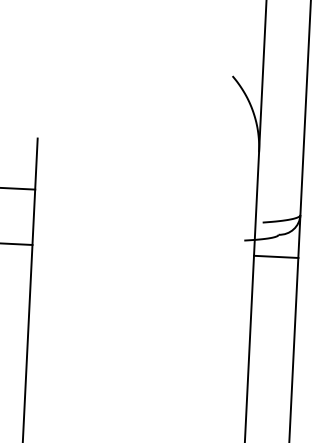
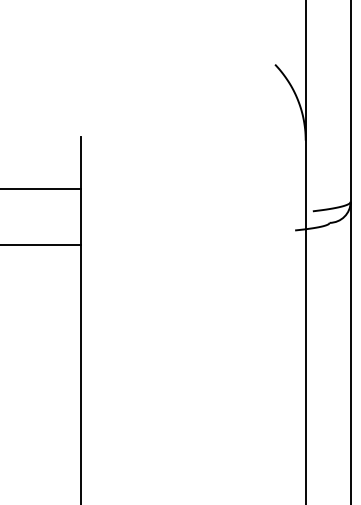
line: (275, 256) -> (327, 245), removed

